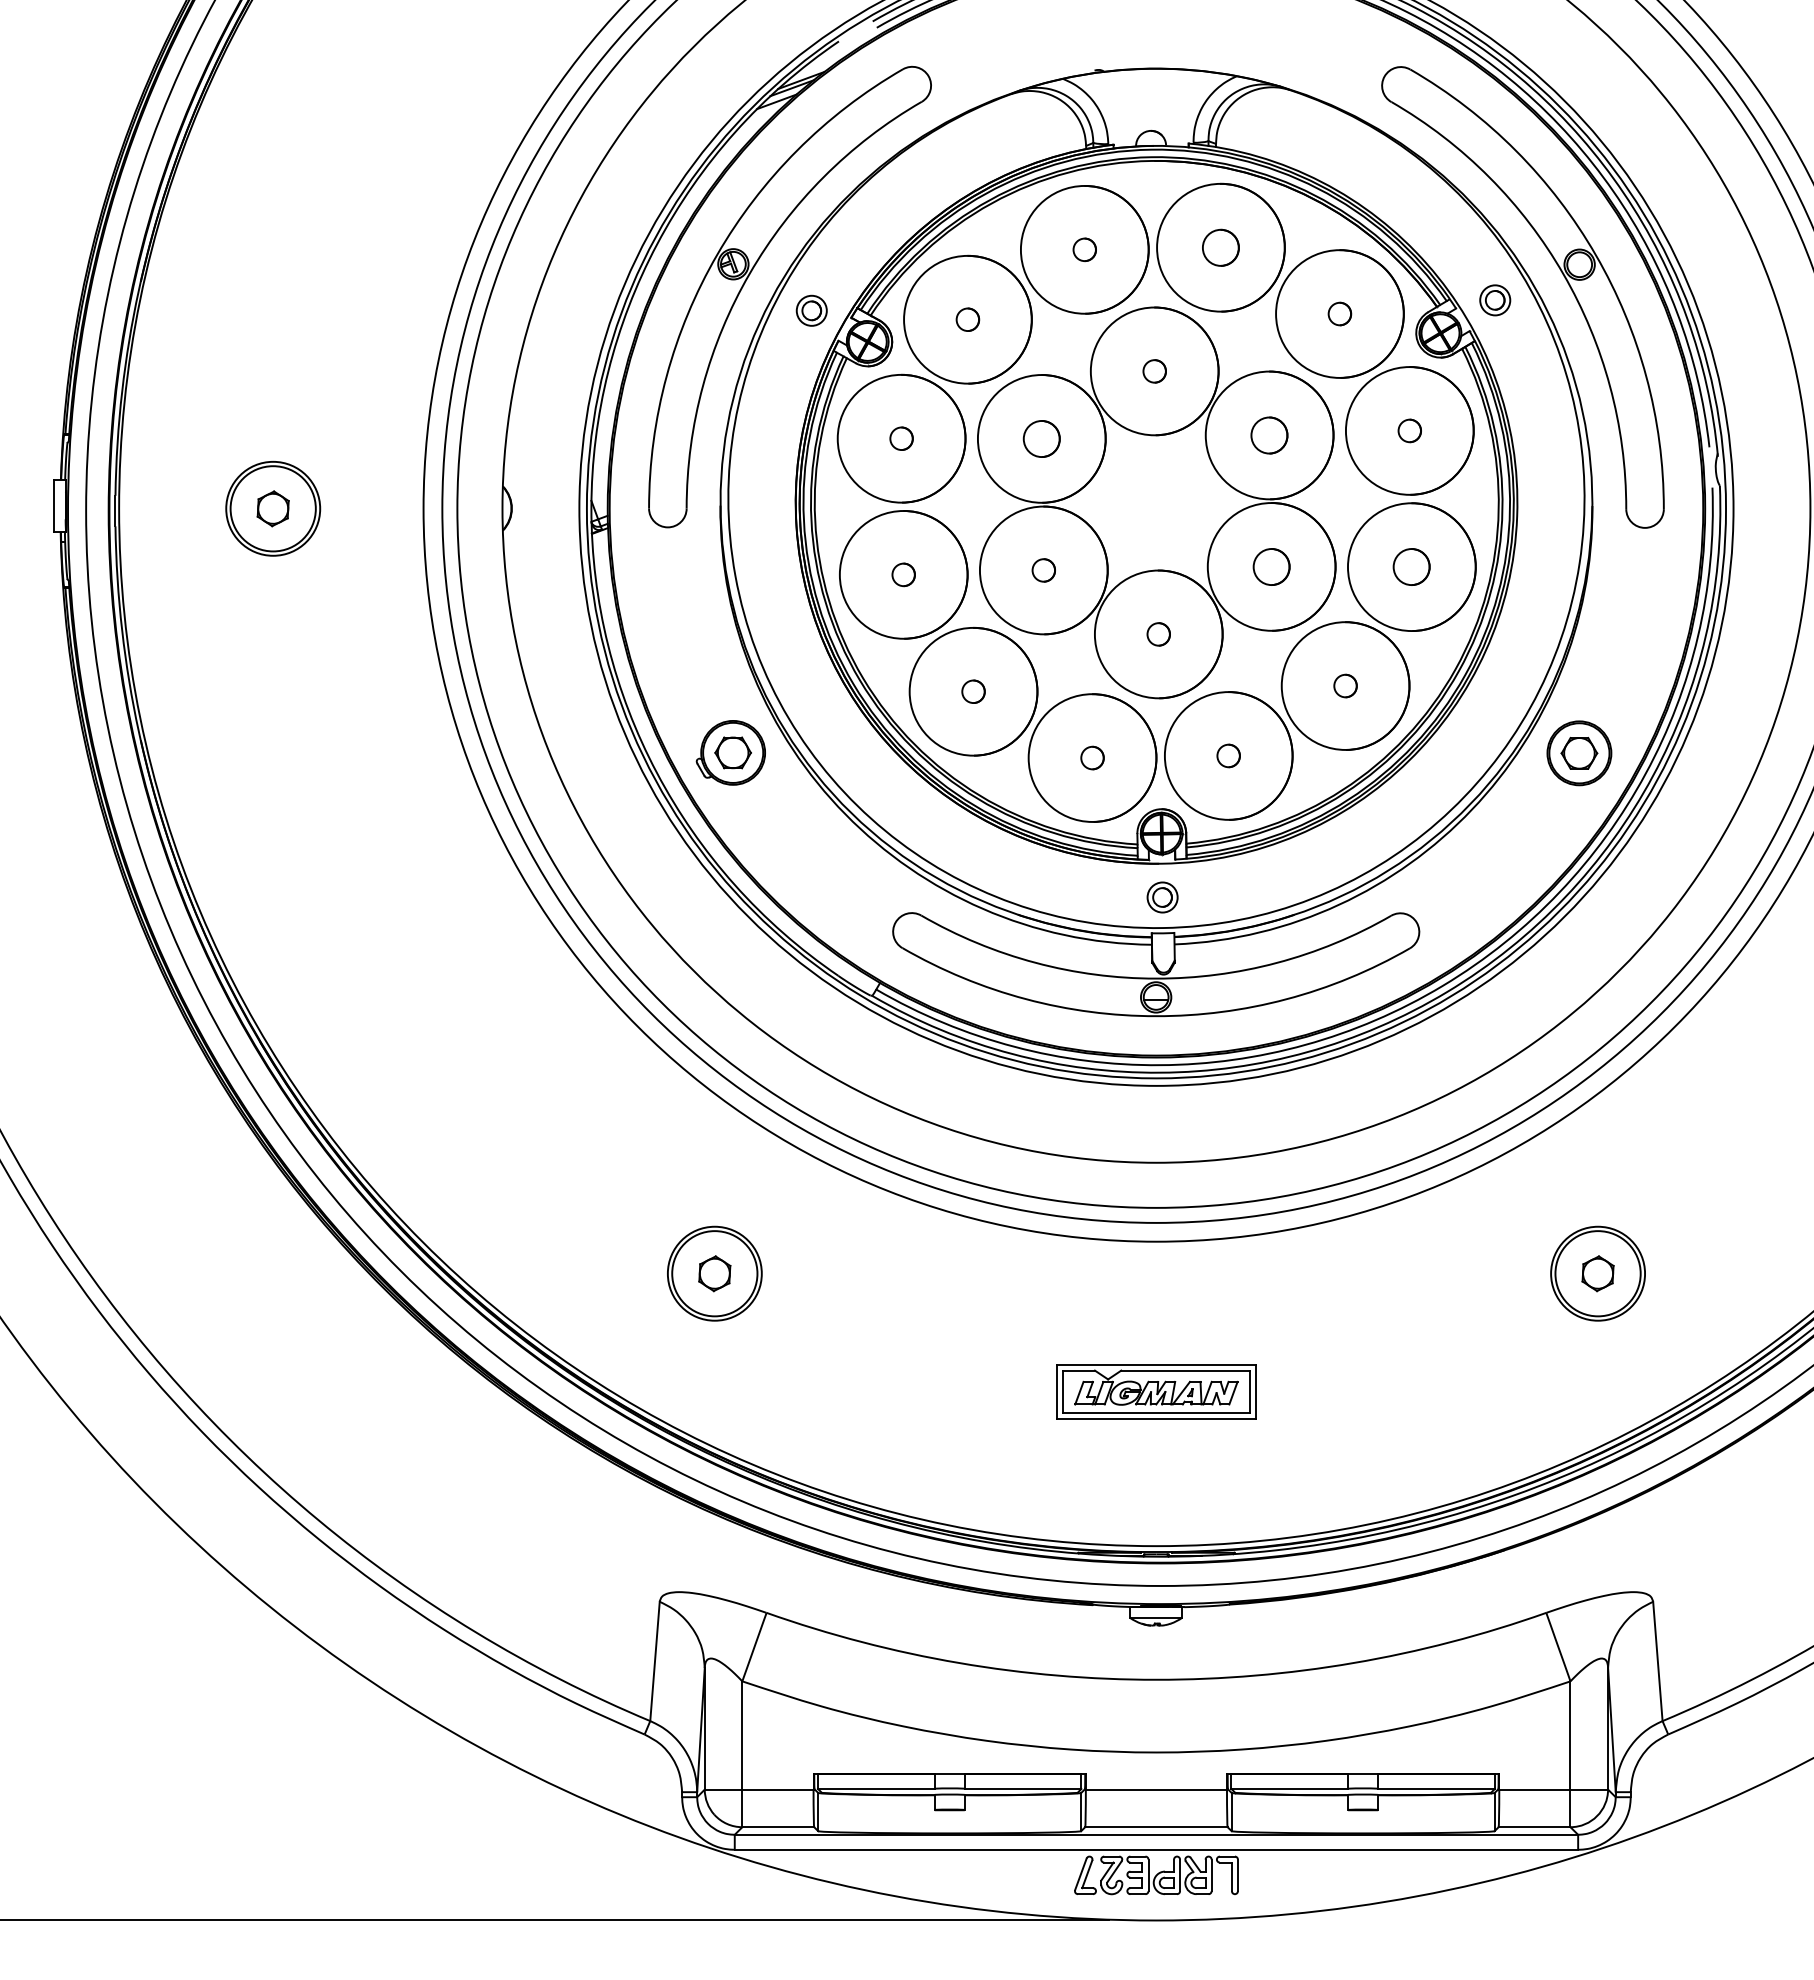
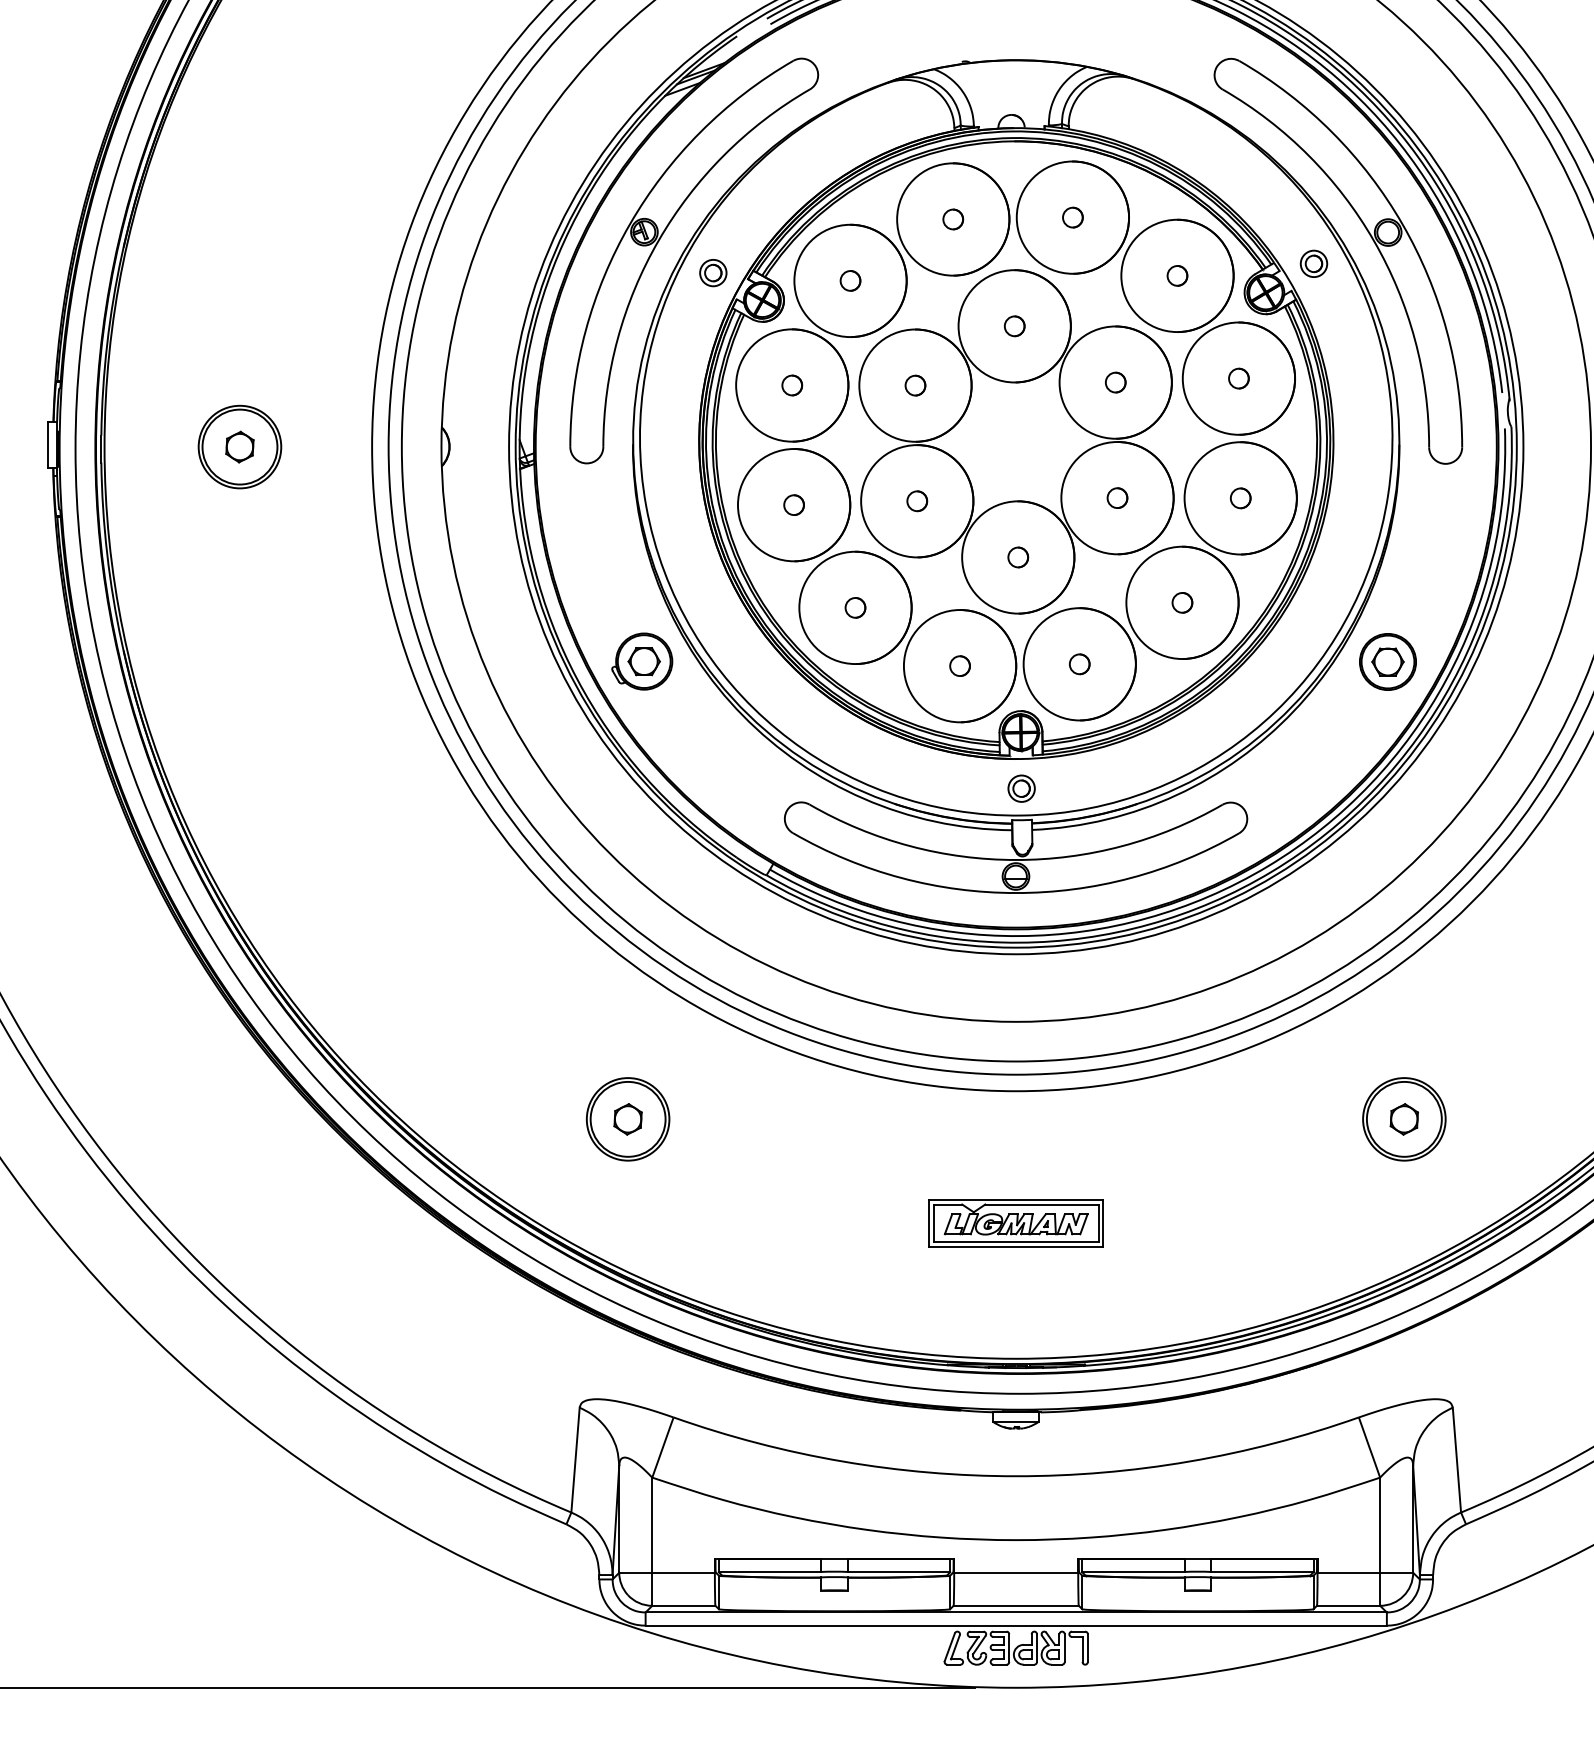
part: (1220, 247) -> (1072, 217), size x0.62
part: (1269, 435) -> (1115, 382), size x0.62
part: (1041, 438) -> (915, 385), size x0.62
part: (1271, 566) -> (1117, 497), size x0.62
part: (1411, 567) -> (1240, 498), size x0.62

